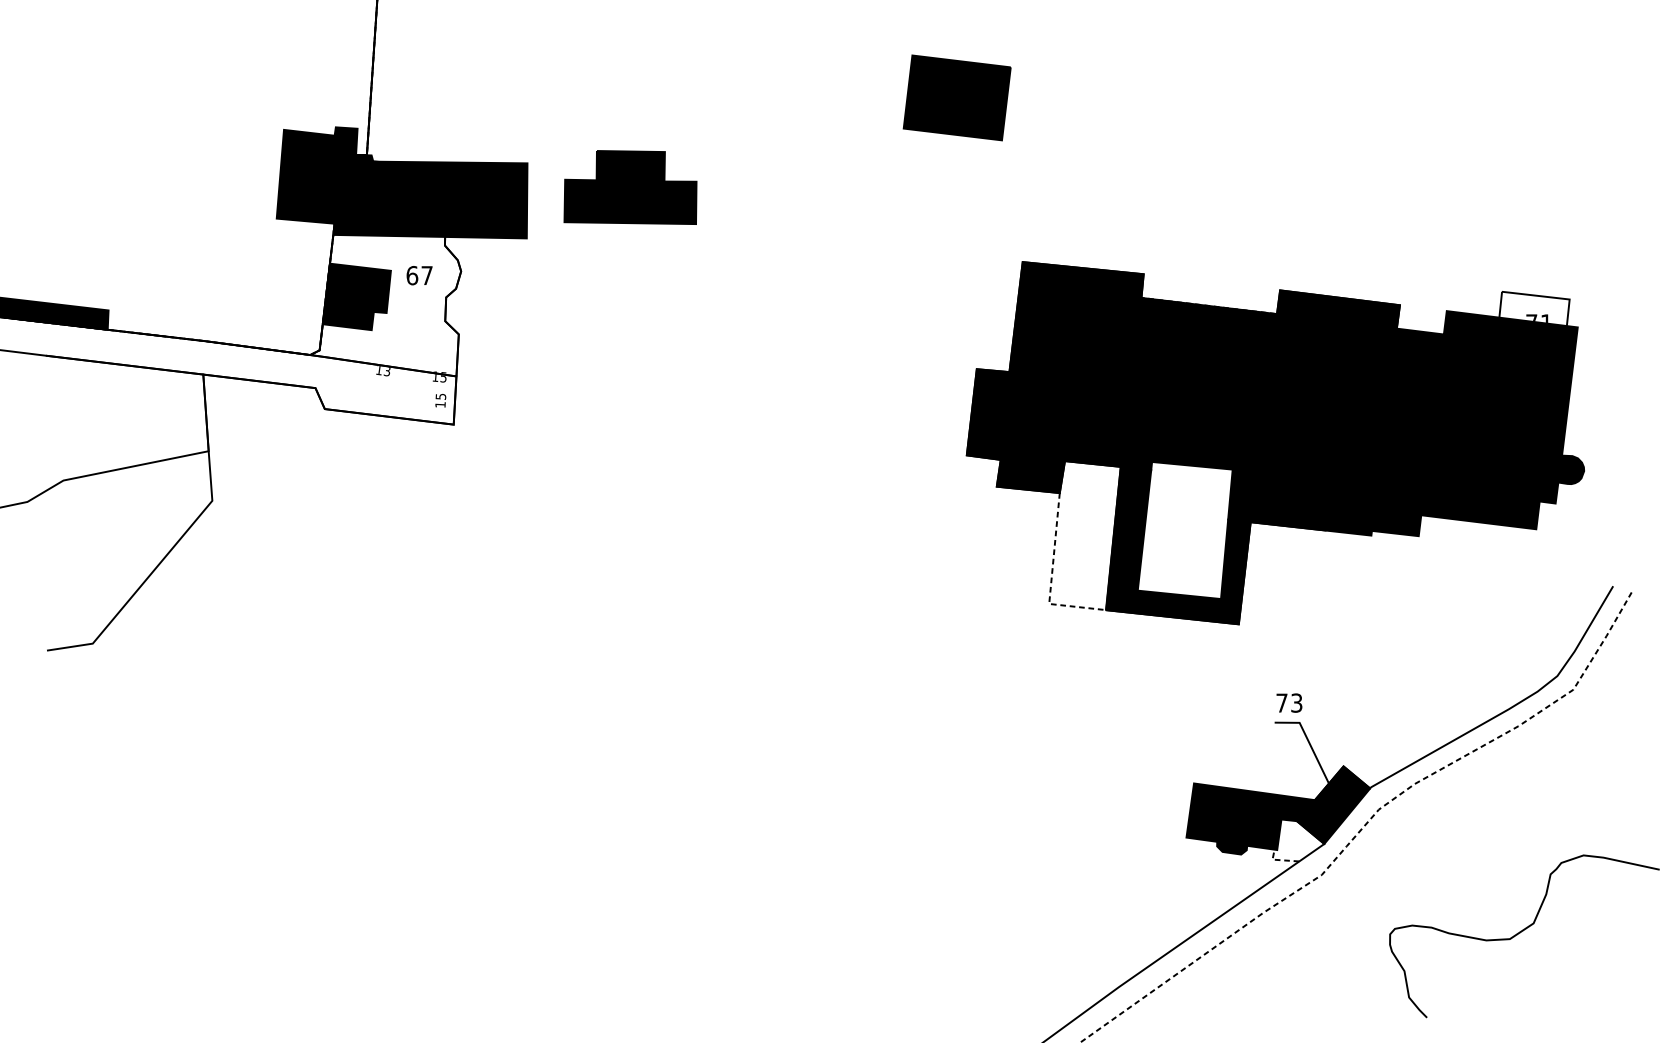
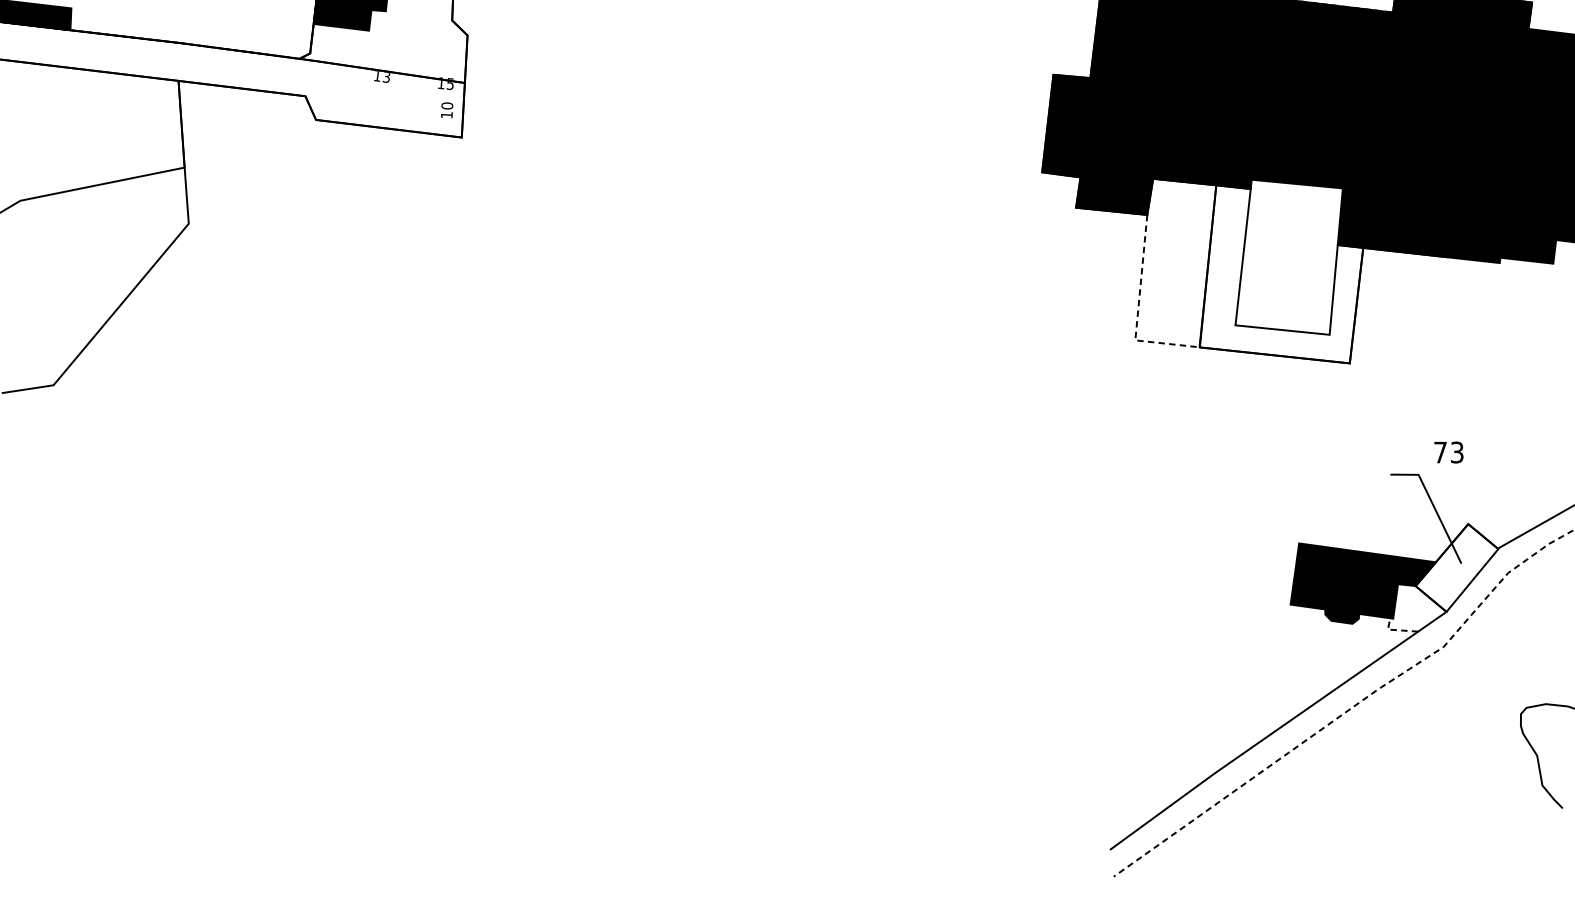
text: (440, 396) -> (446, 105), 15 -> 10
fill: (1177, 545) -> (1280, 274), removed
text: (1289, 702) -> (1448, 451), moved
fill: (1333, 805) -> (1456, 568), removed

